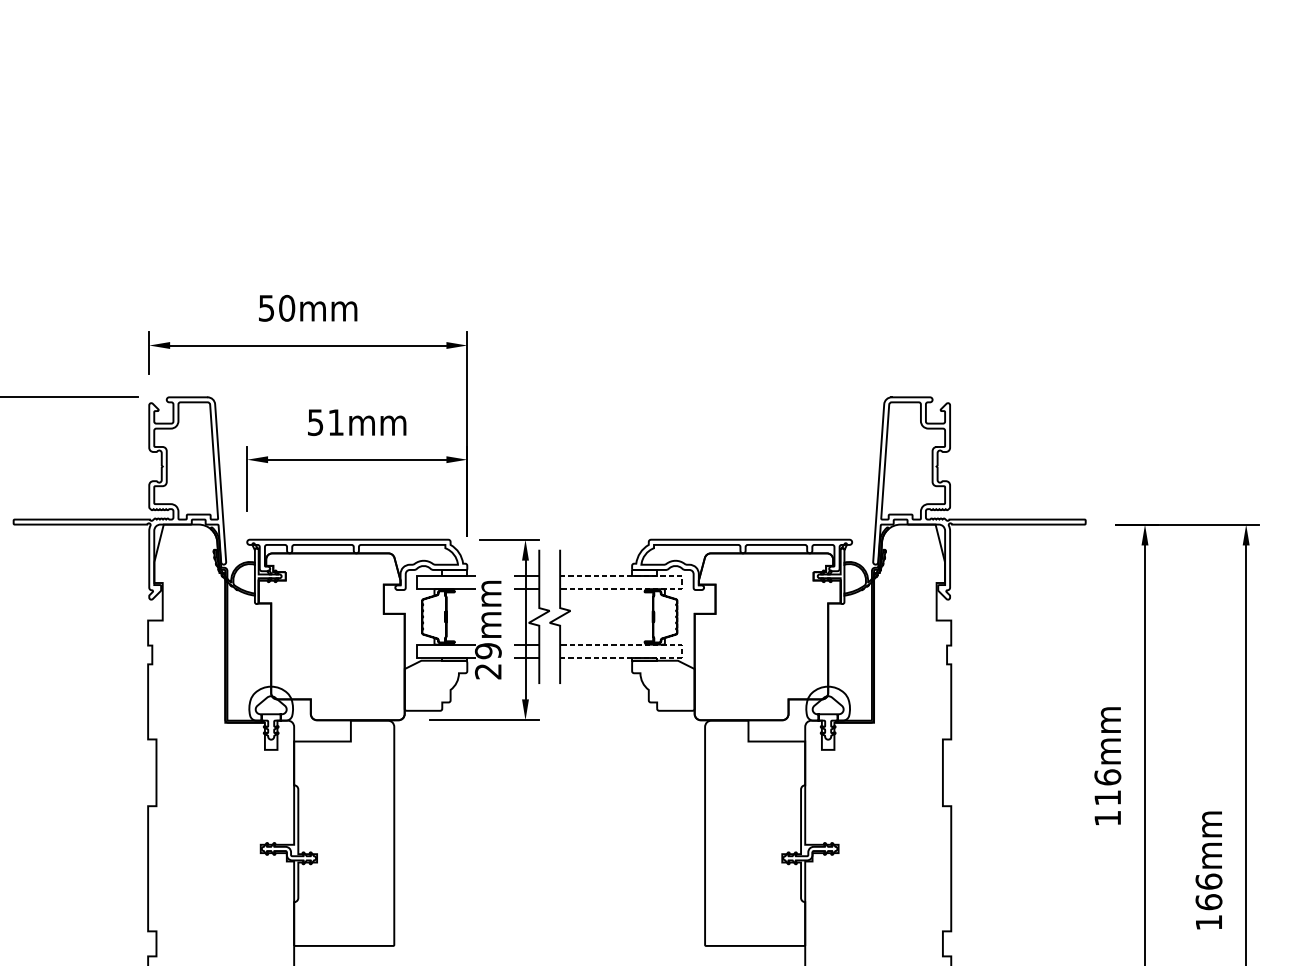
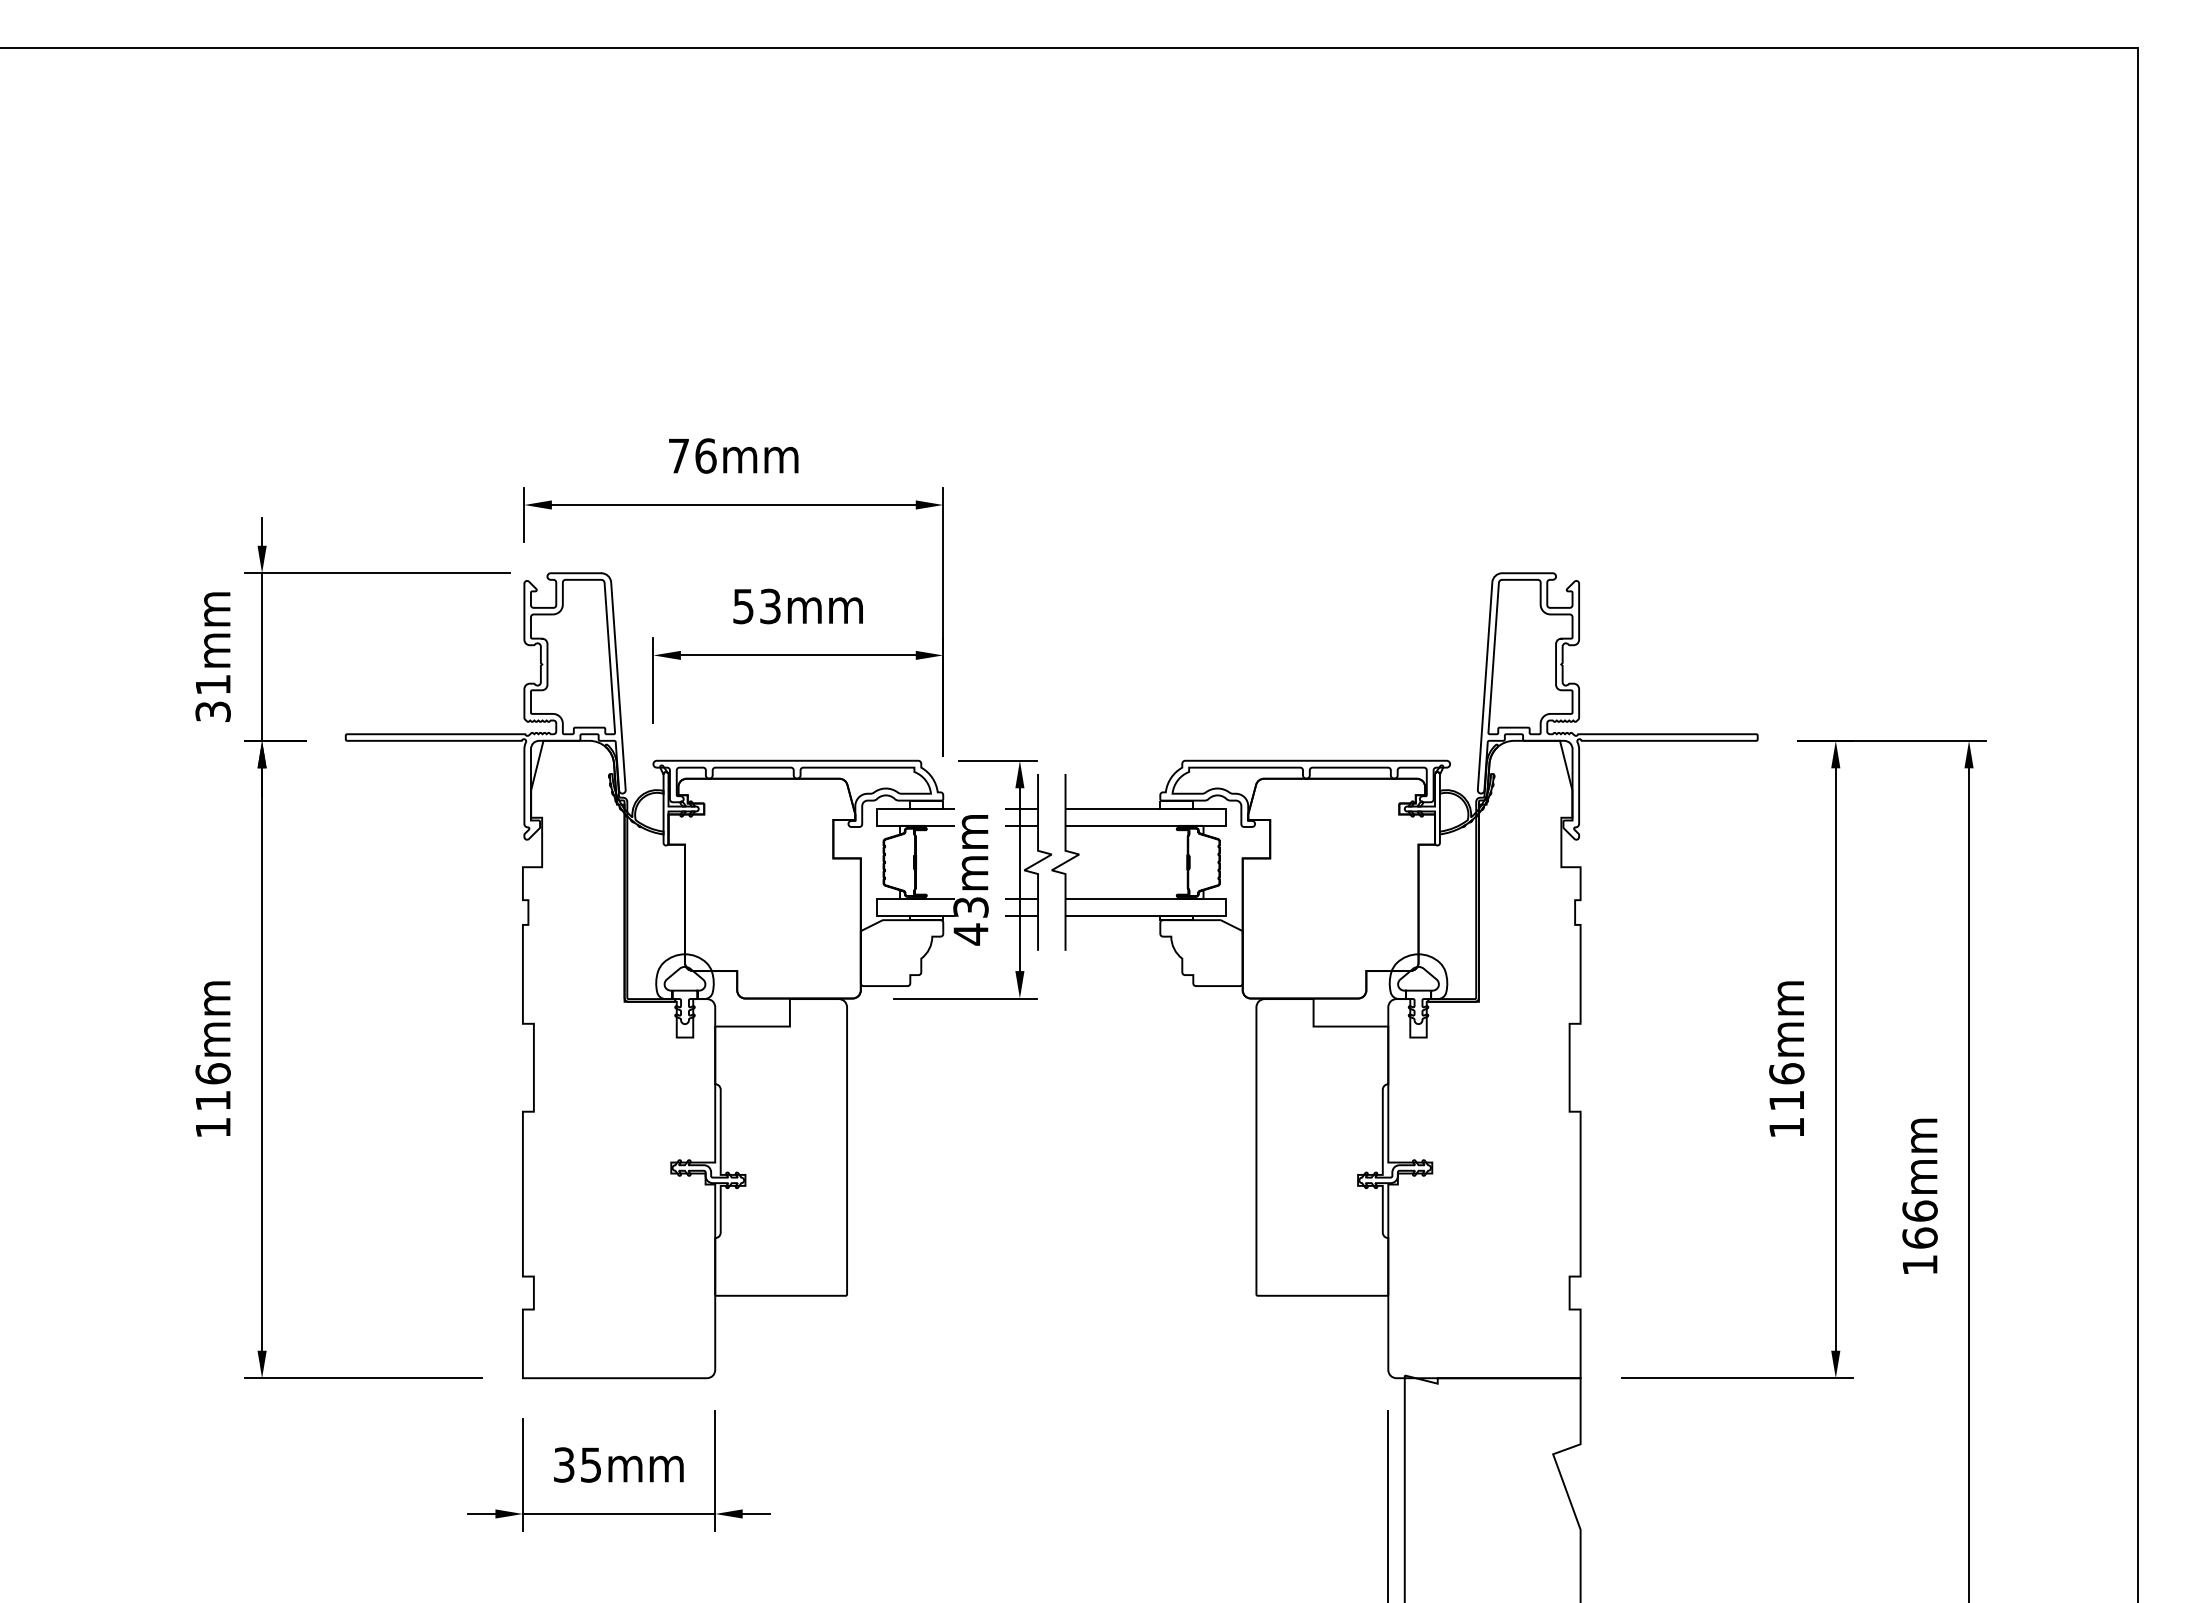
text: (276, 307) -> (692, 455), 50mm -> 76mm
text: (336, 422) -> (770, 606), 51mm -> 53mm
line: (682, 582) -> (1226, 817), dashed -> solid
line: (682, 651) -> (1226, 907), dashed -> solid
text: (487, 661) -> (970, 921), 29mm -> 43mm

